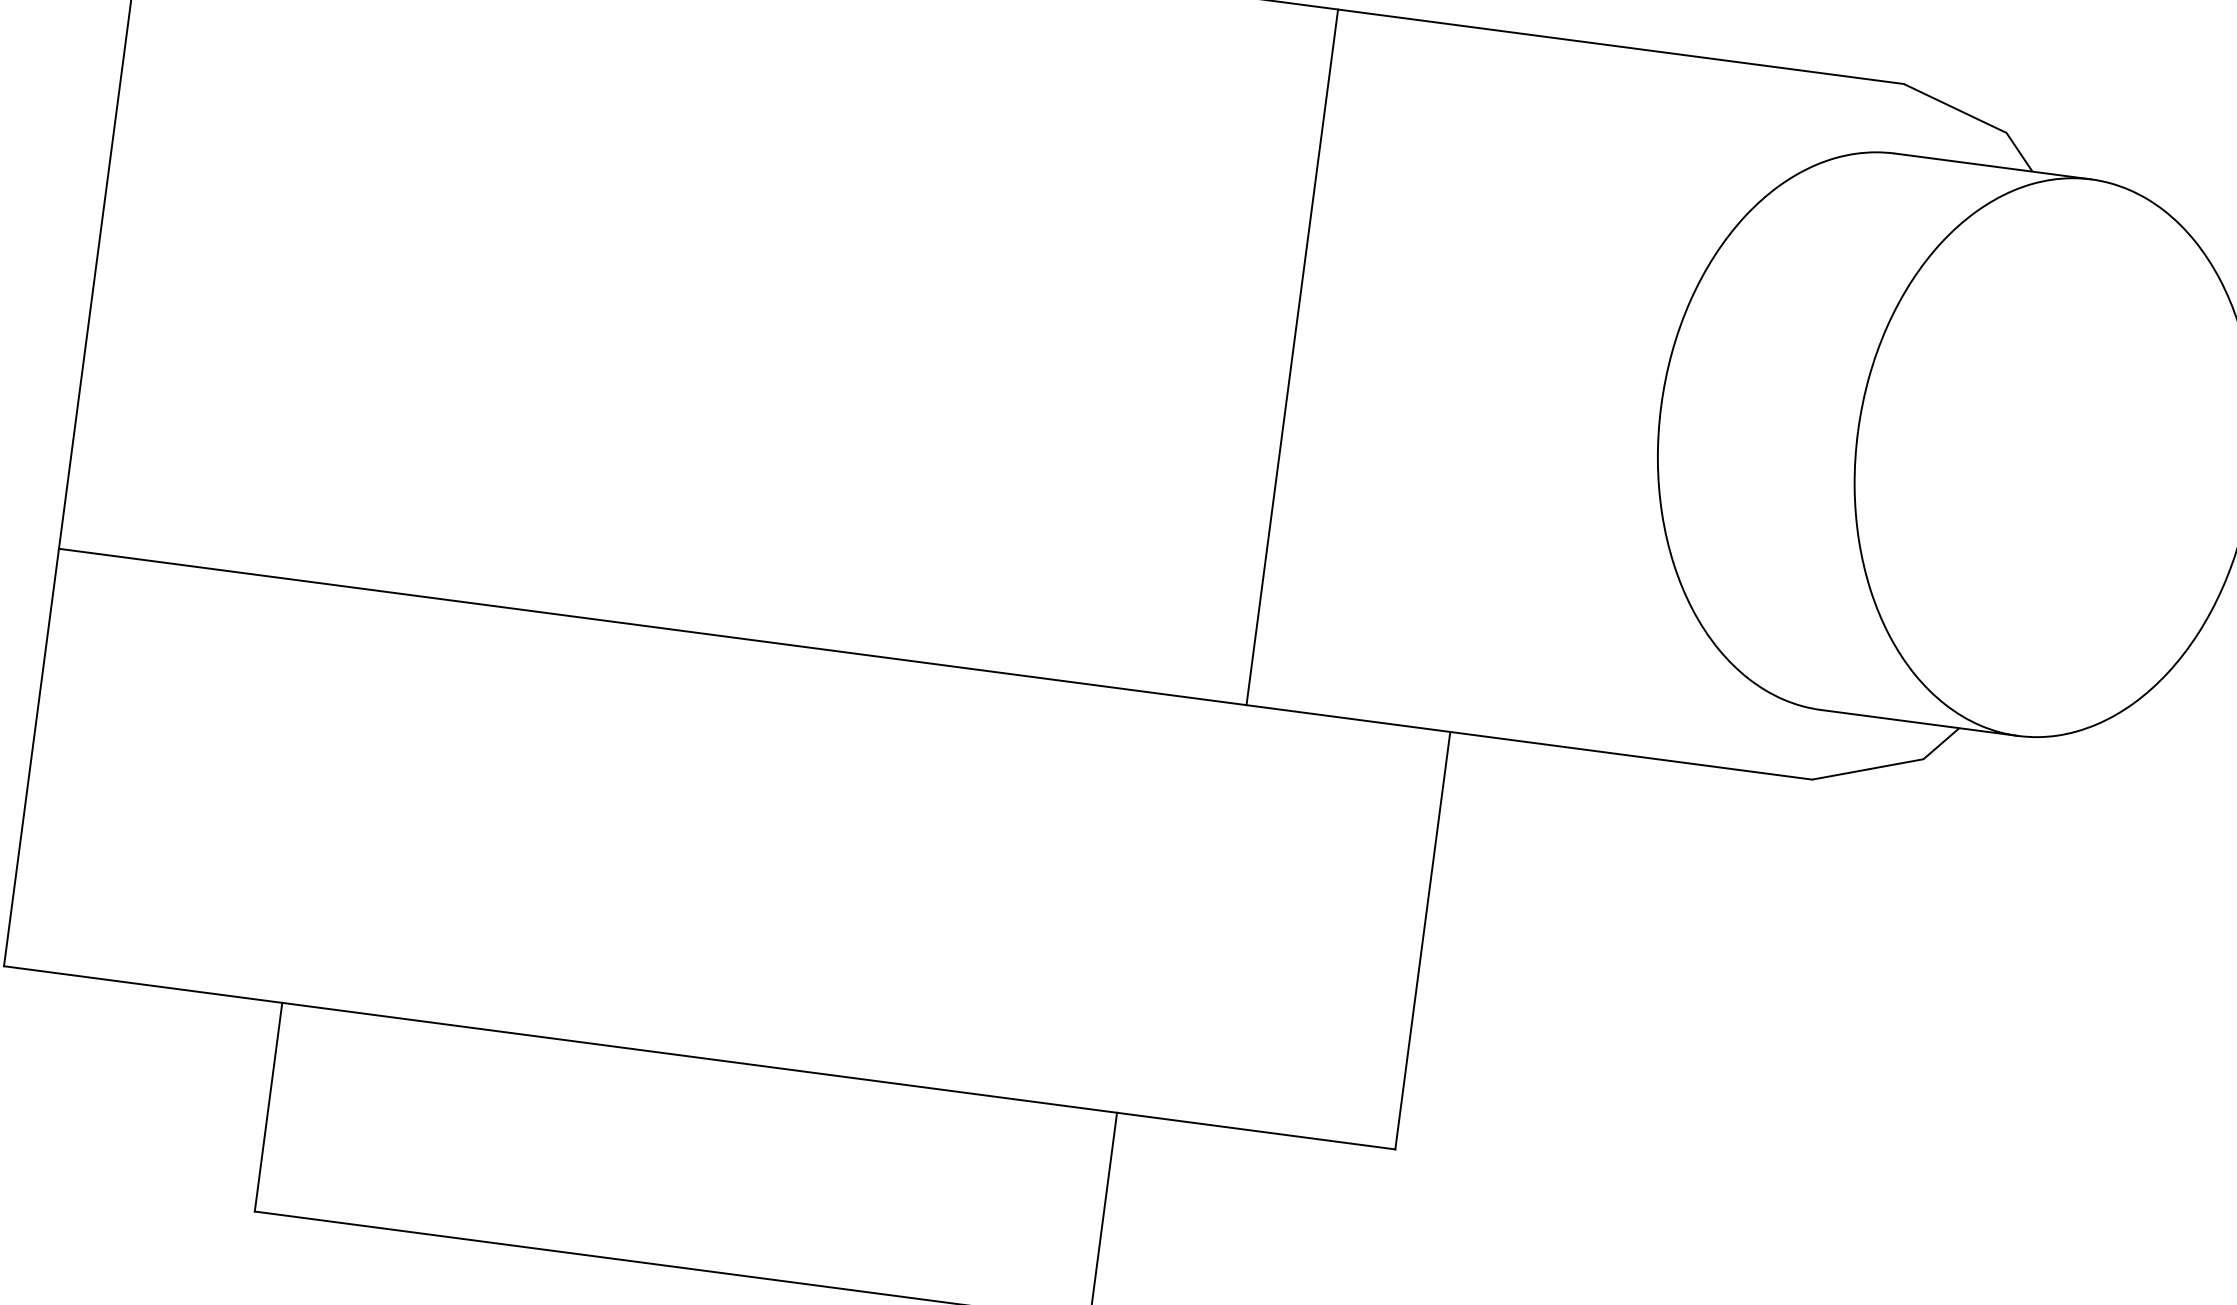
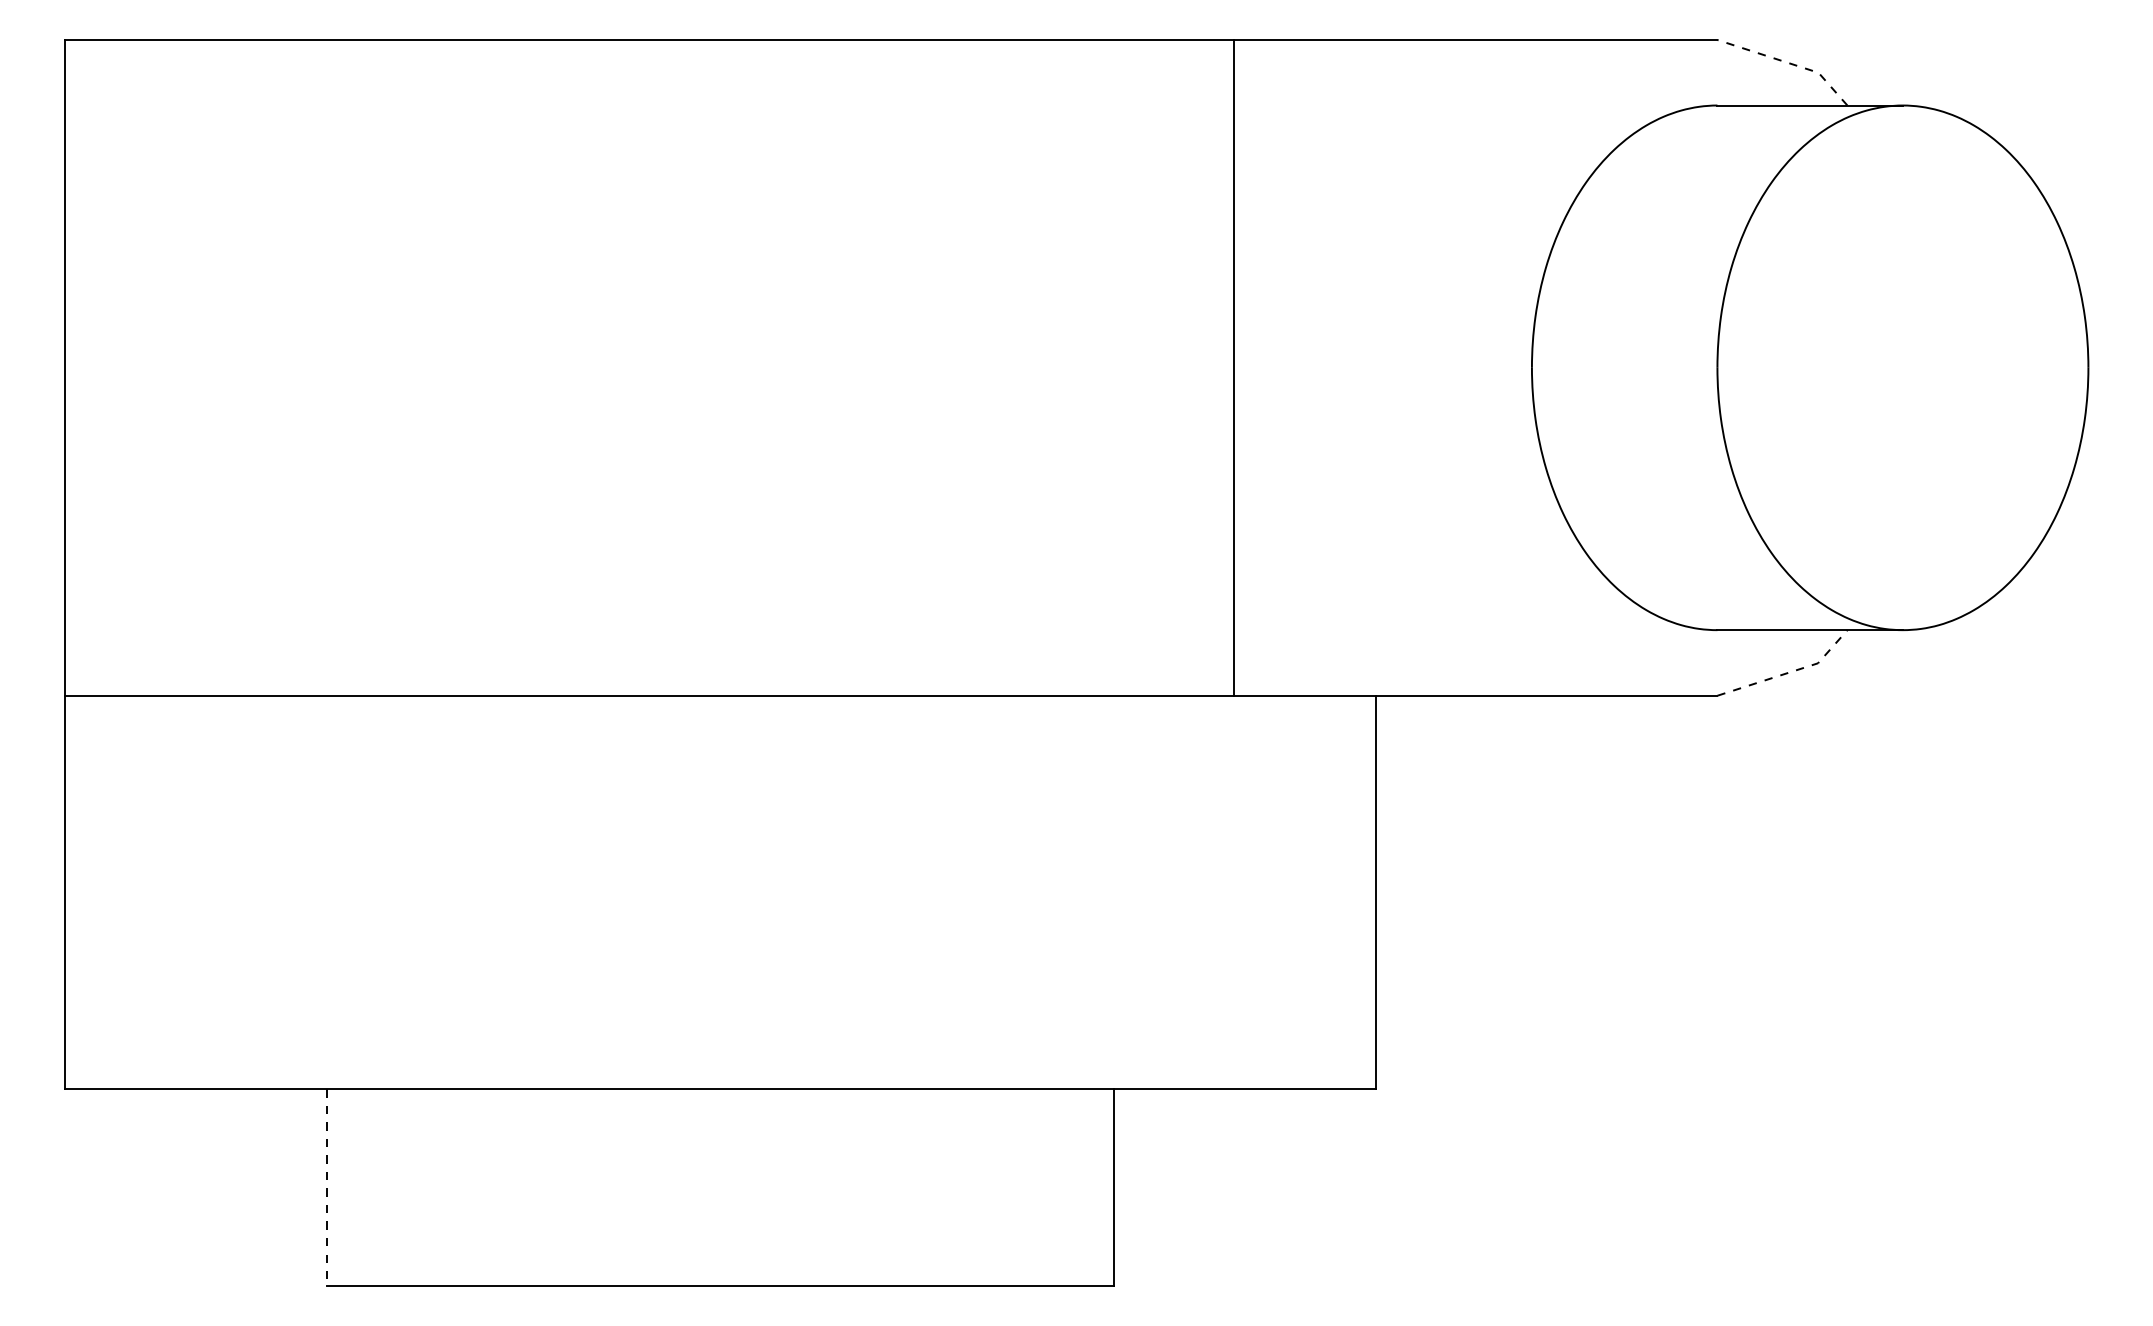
line: (1976, 119) -> (1789, 63), solid -> dashed
line: (1292, 356) -> (1234, 367), moved
line: (1891, 765) -> (1789, 672), solid -> dashed
line: (267, 1108) -> (326, 1188), solid -> dashed

